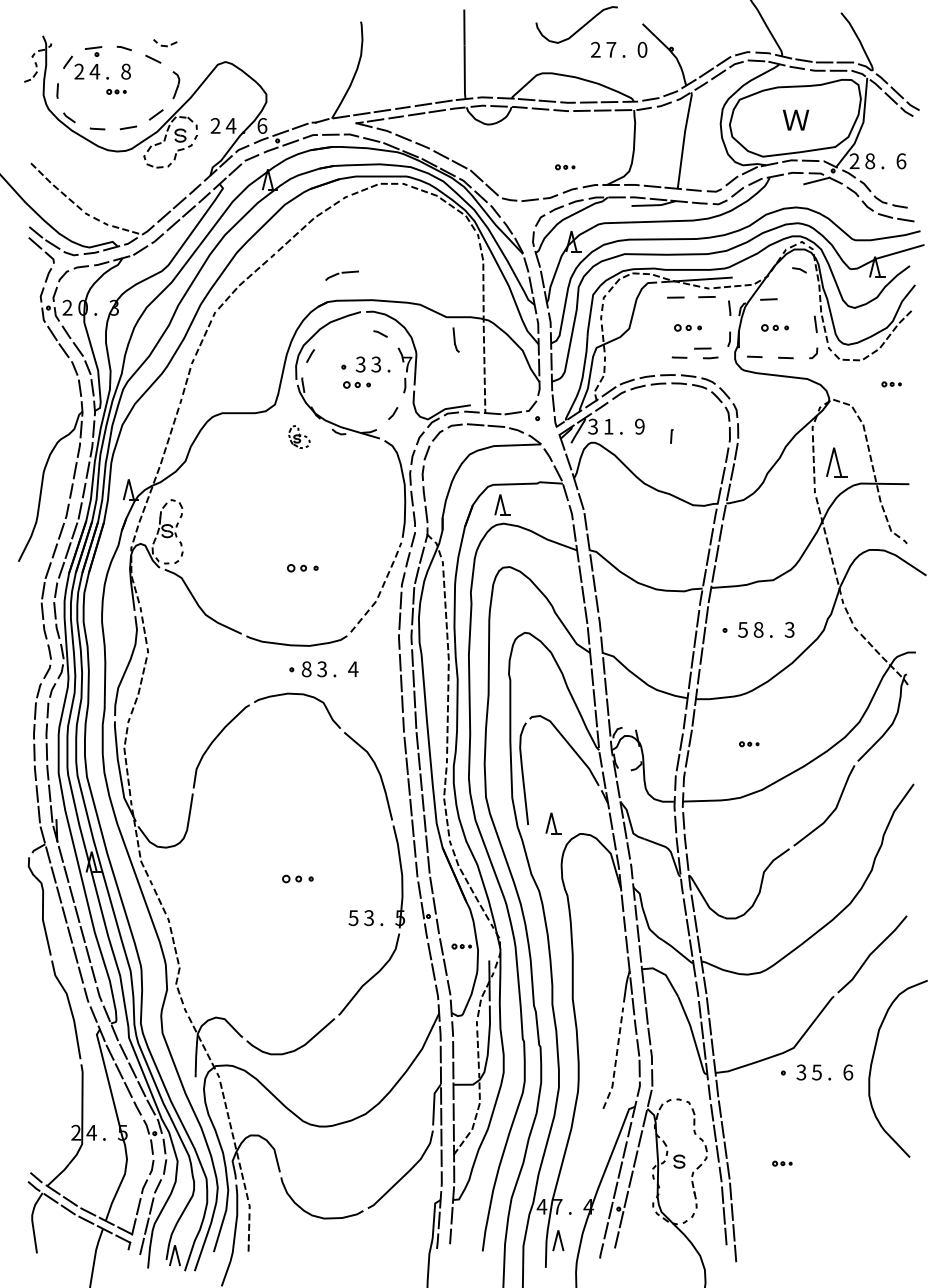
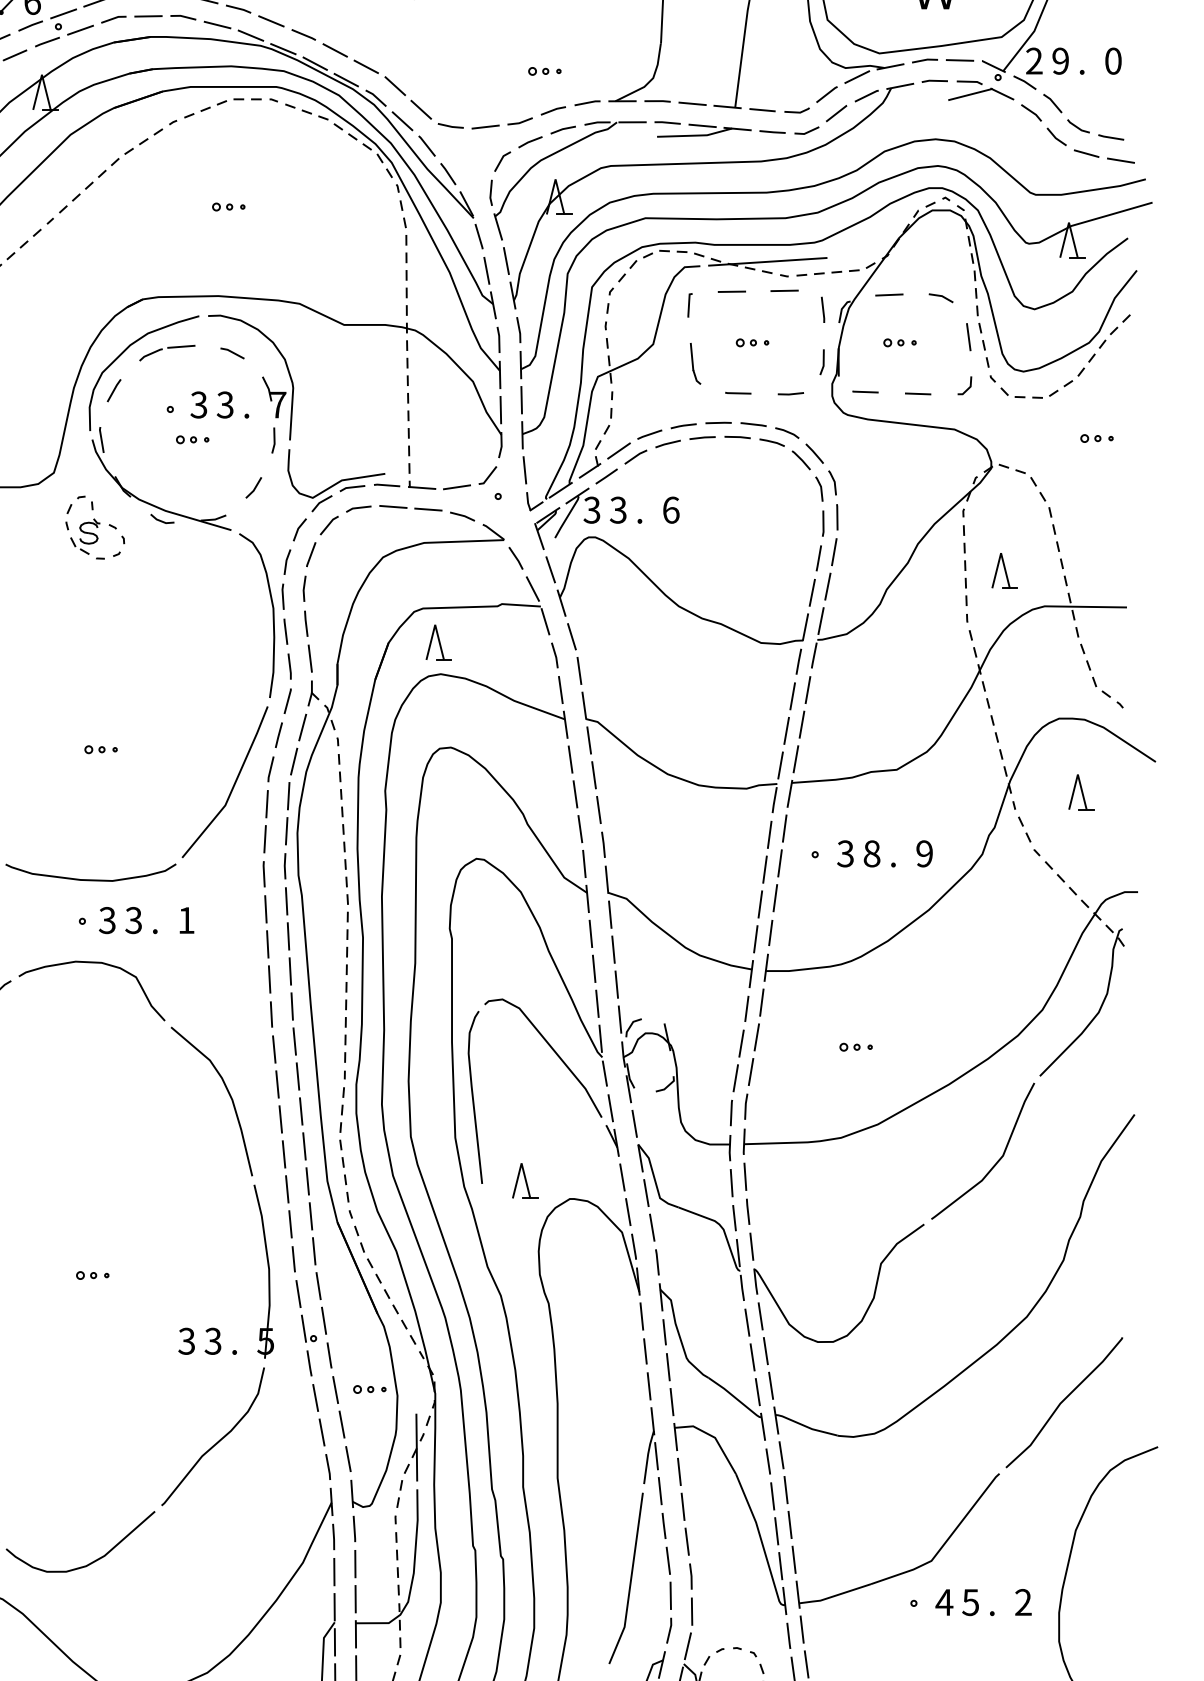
text: (870, 161) -> (1061, 61), 8 -> 9
text: (901, 161) -> (1113, 61), 6 -> 0
part: (378, 247) -> (229, 207), added
line: (799, 269) -> (941, 296), moved
part: (341, 275) -> (166, 352), moved
part: (687, 327) -> (751, 342), size x0.71
part: (775, 327) -> (900, 342), size x0.71
part: (455, 339) -> (694, 362), moved
line: (702, 348) -> (777, 377), removed
part: (356, 385) -> (191, 440), size x0.71
text: (608, 426) -> (618, 509), 1 -> 3
text: (639, 426) -> (670, 509), 9 -> 6
part: (299, 436) -> (95, 526), size x1.67
line: (671, 436) -> (689, 305), moved
part: (836, 462) -> (1003, 570), size x0.71
part: (302, 568) -> (100, 749), size x0.62
line: (381, 590) -> (234, 787), dashed -> solid
part: (882, 593) -> (1081, 792), added
text: (742, 629) -> (844, 853), 5 -> 3
text: (789, 629) -> (924, 853), 3 -> 9
text: (306, 669) -> (107, 920), 8 -> 3
text: (353, 669) -> (186, 920), 4 -> 1
part: (297, 879) -> (92, 1276), size x0.62
text: (353, 917) -> (186, 1340), 5 -> 3
line: (616, 1059) -> (631, 1580), dashed -> solid
text: (801, 1072) -> (944, 1602), 3 -> 4
text: (848, 1072) -> (1024, 1602), 6 -> 2

